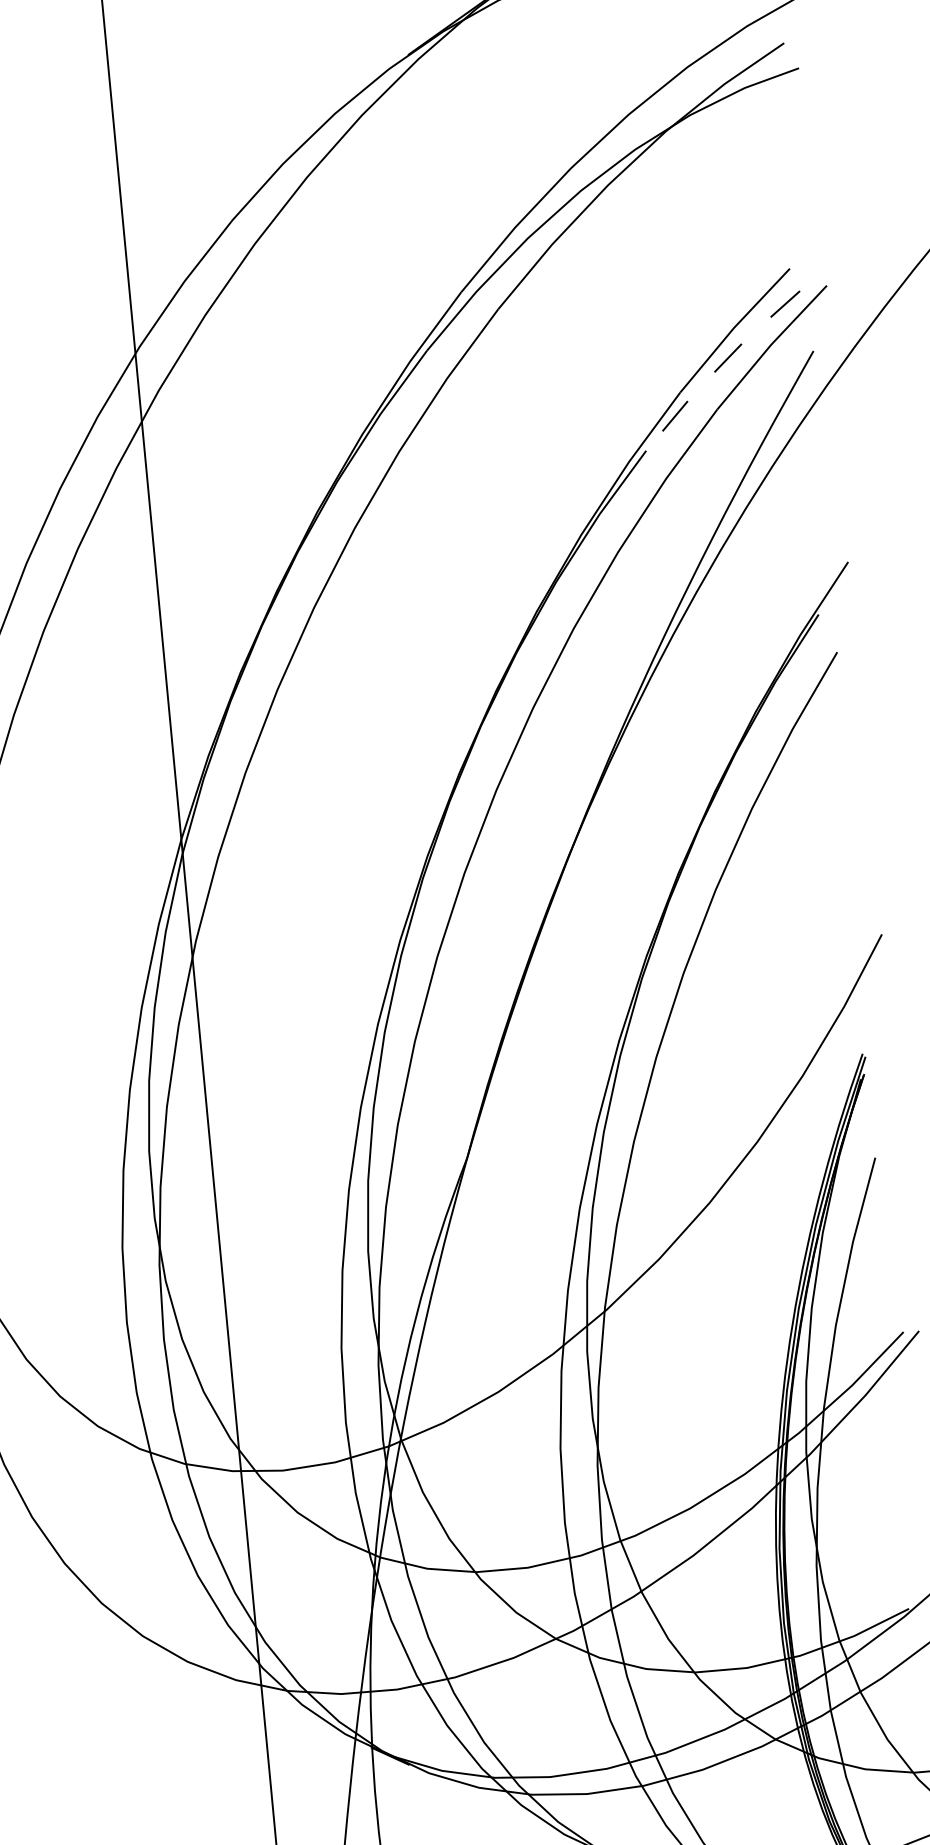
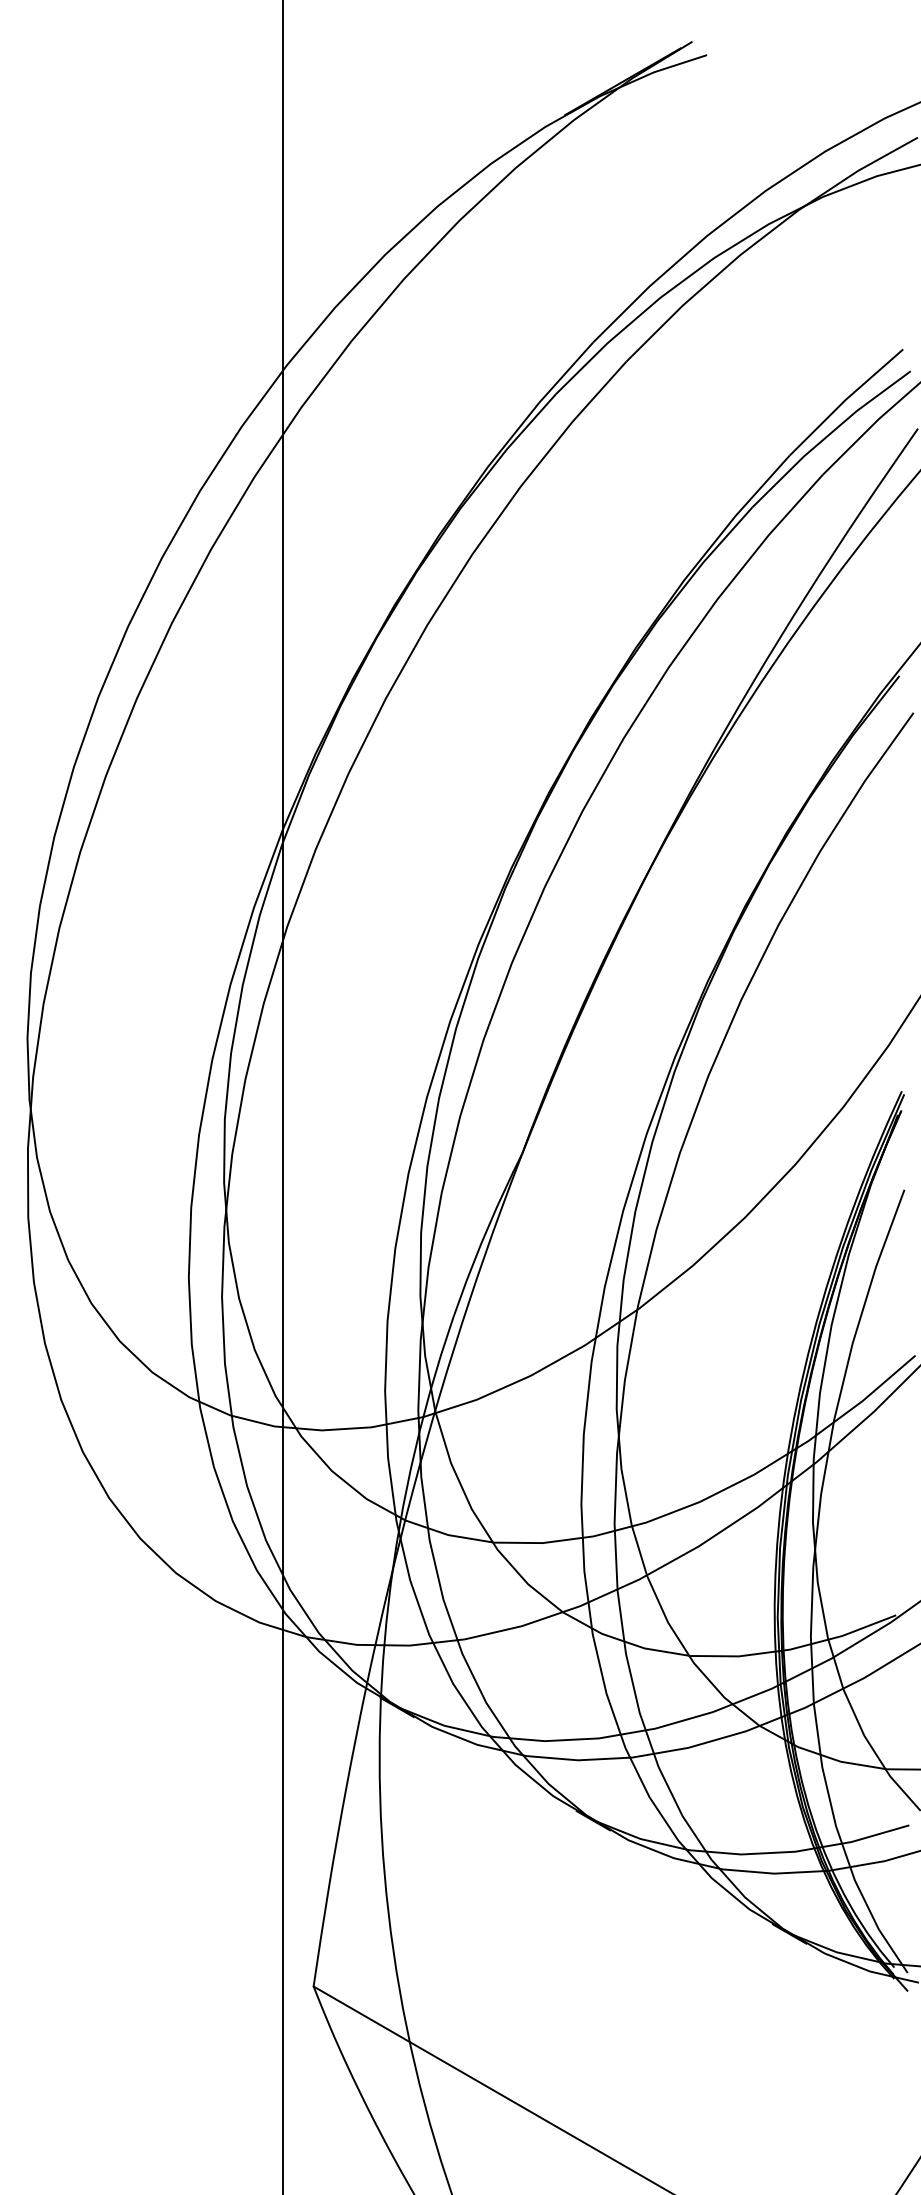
line: (719, 367) -> (828, 435), dashed -> solid

